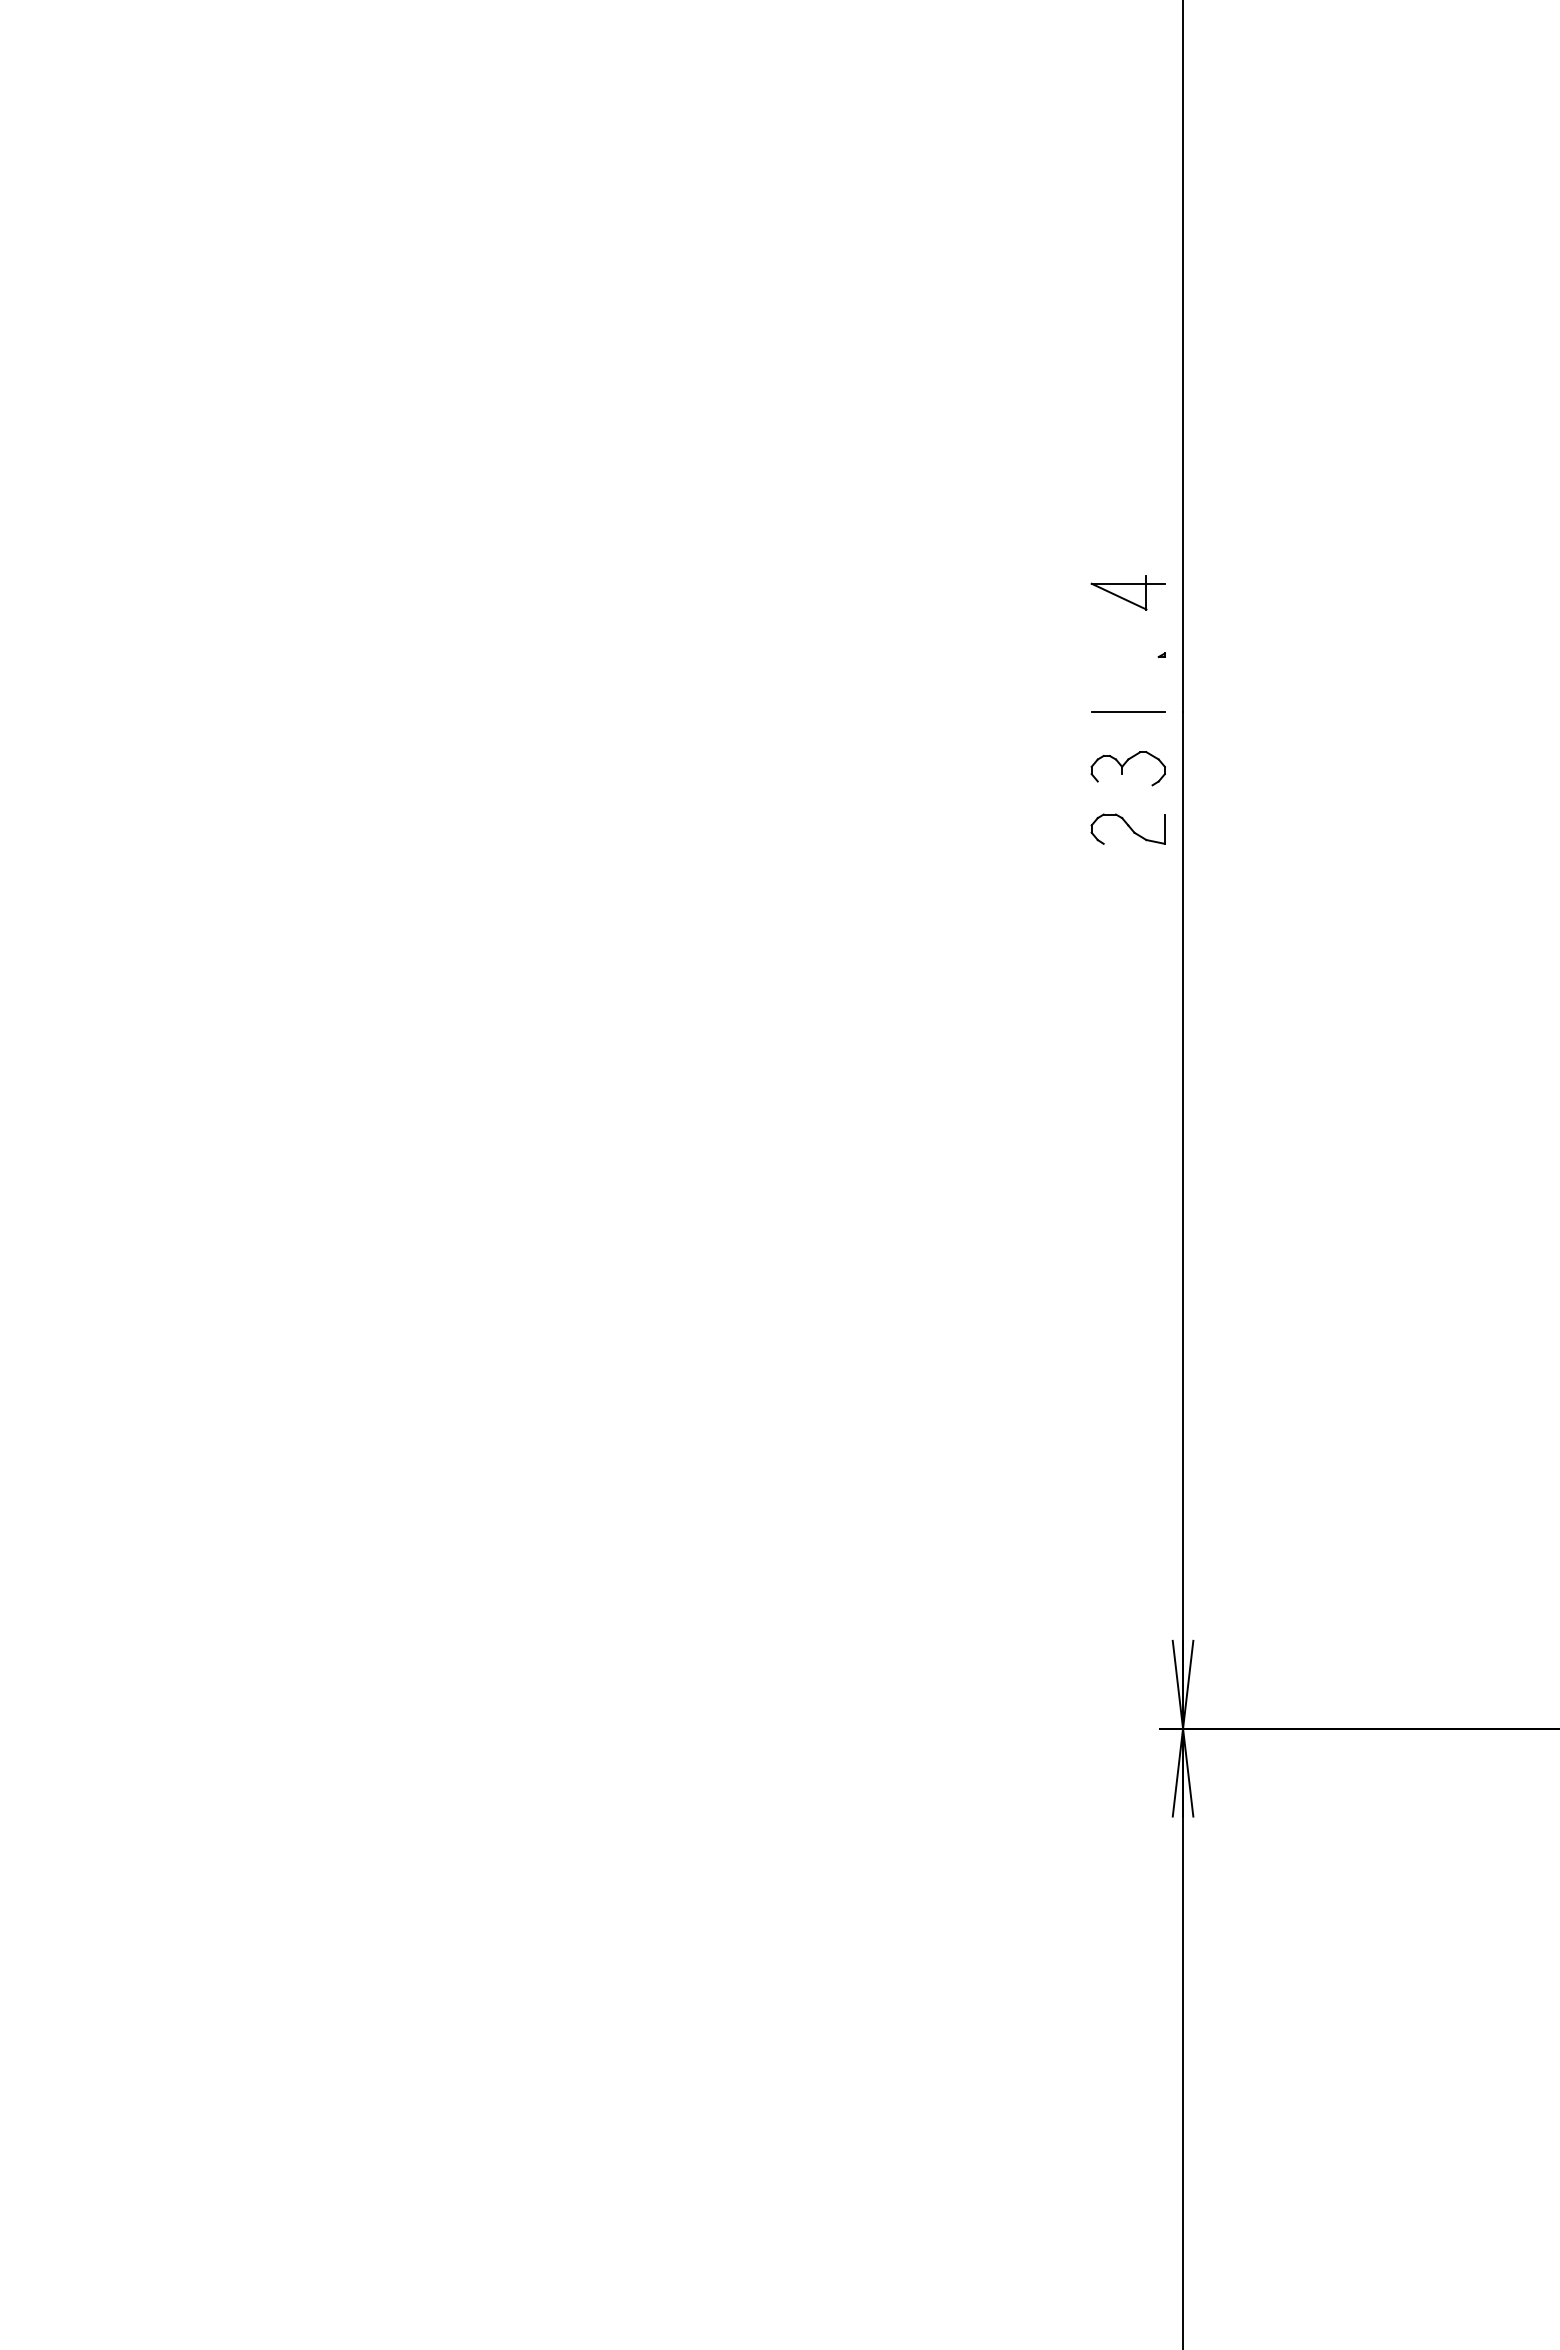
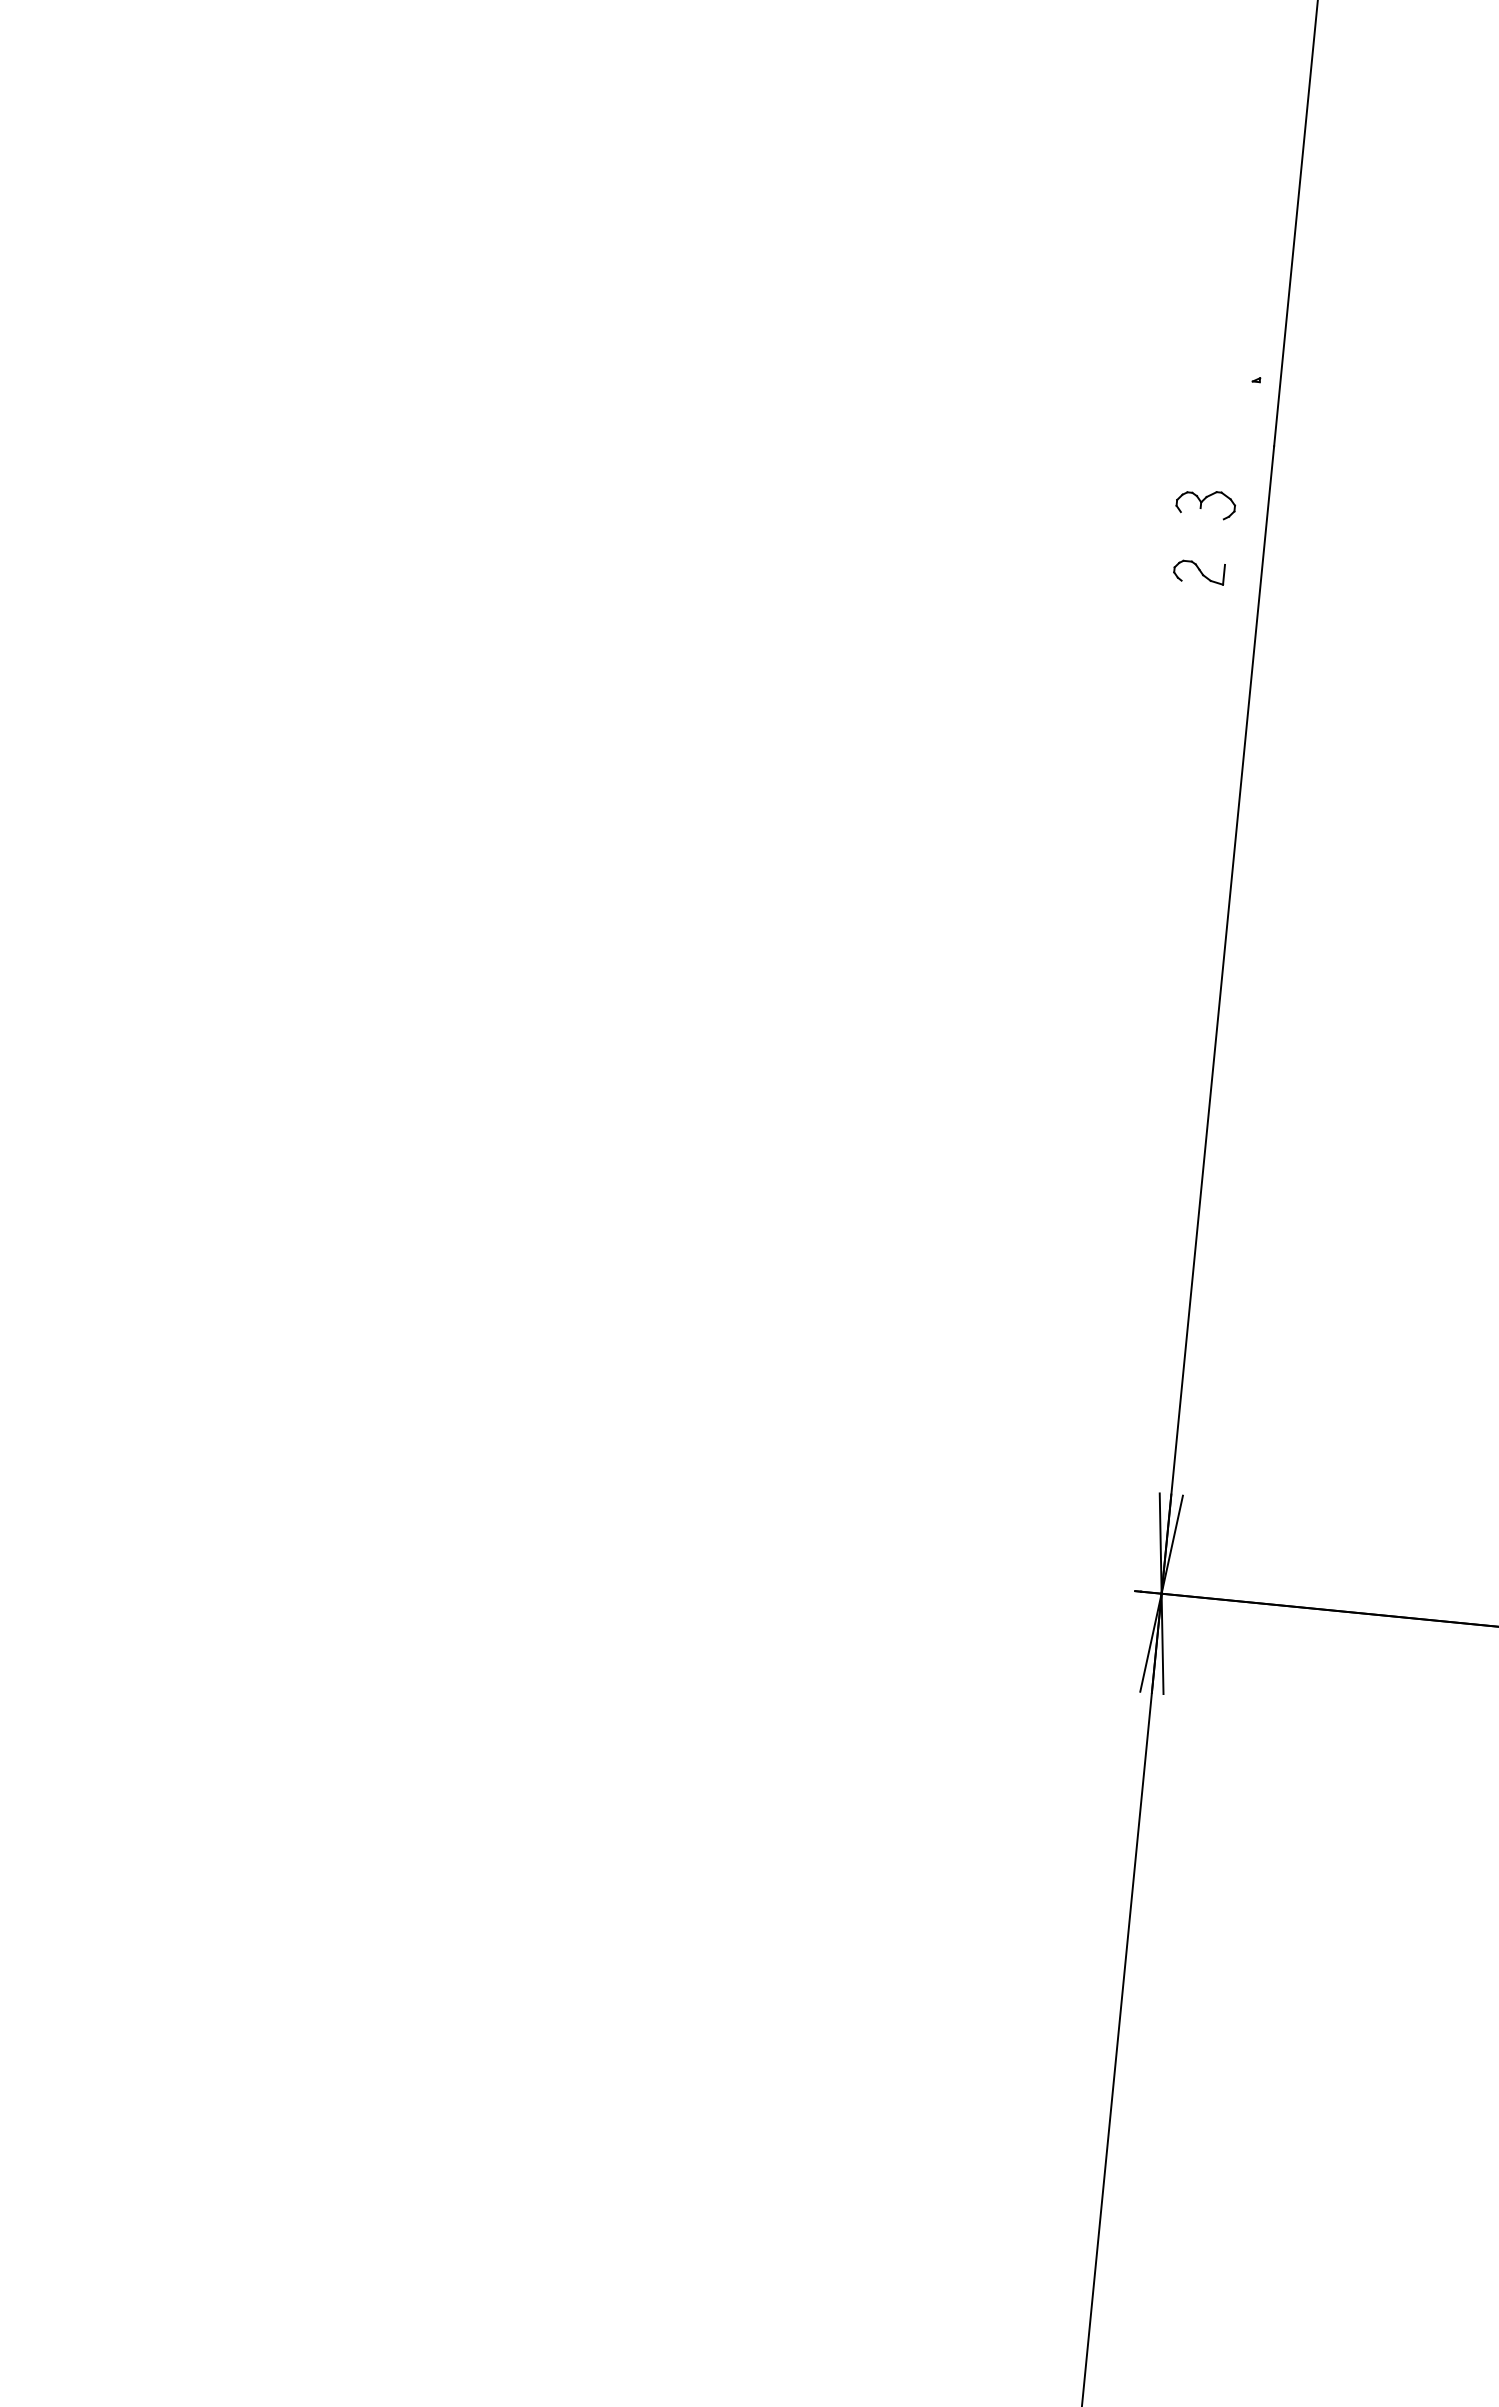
part: (1127, 592) -> (1224, 305), removed
line: (1127, 712) -> (1211, 440), removed
part: (1127, 768) -> (1205, 503), size x0.7
part: (1127, 828) -> (1198, 571), size x0.6

